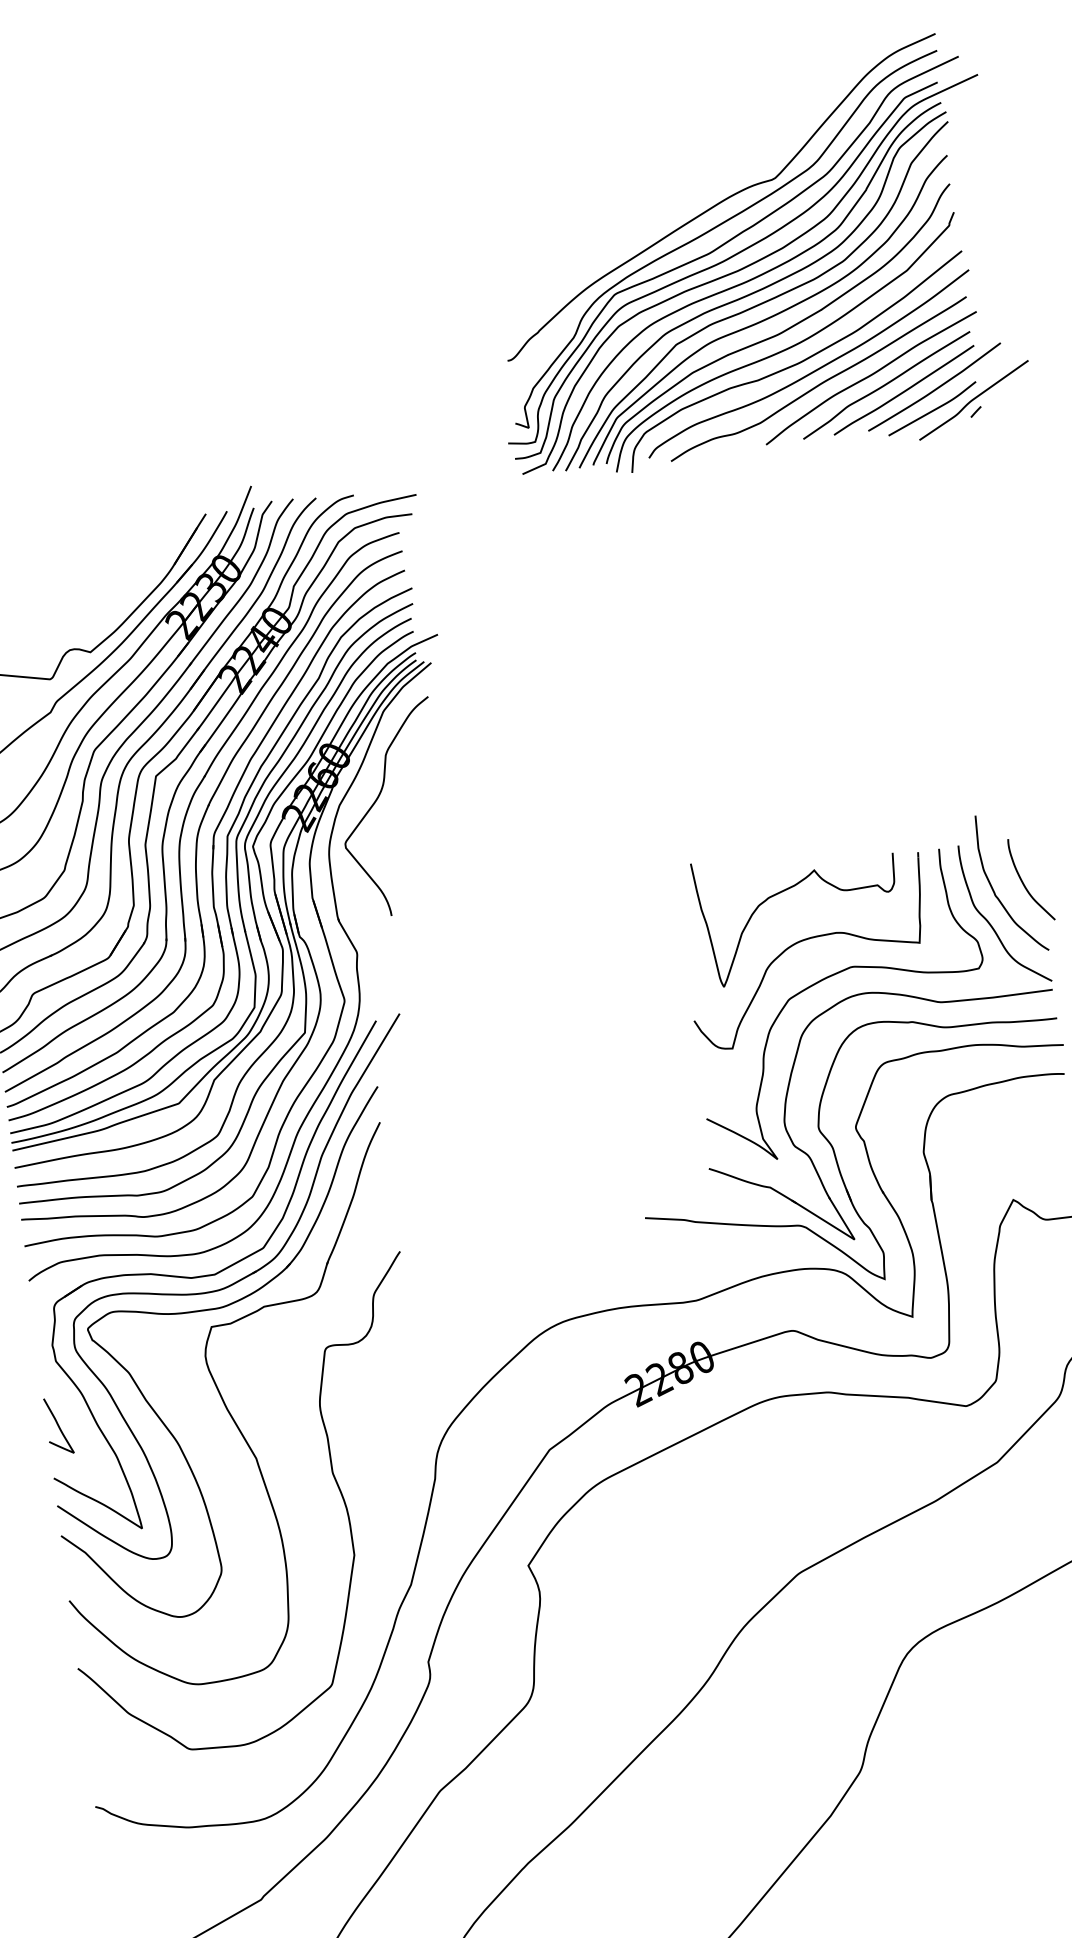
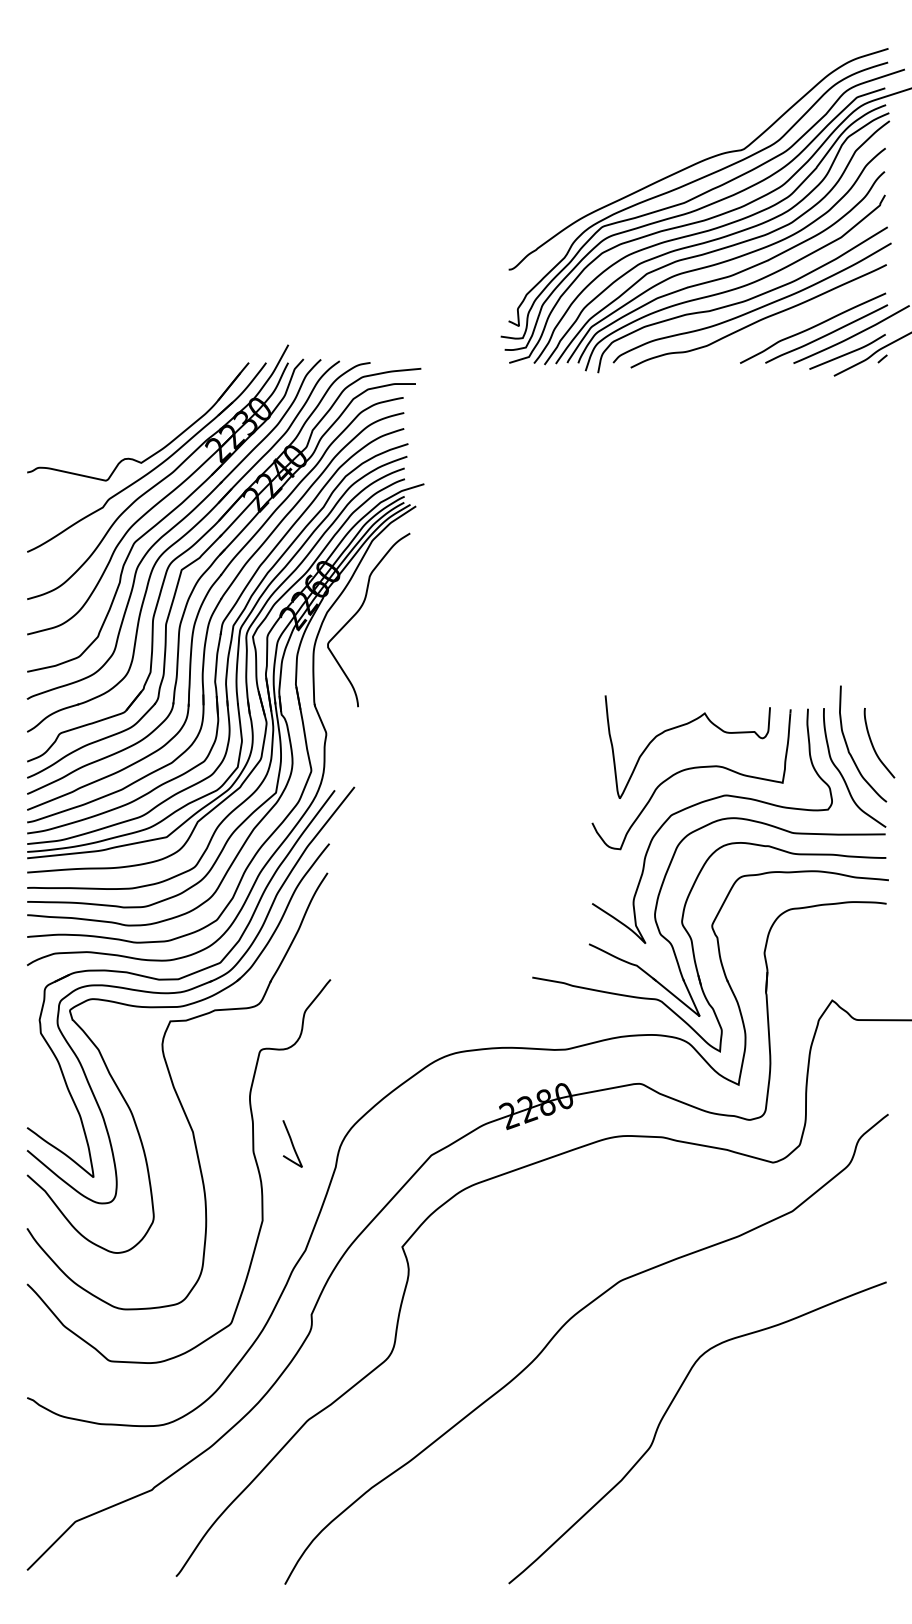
curve: (871, 376) -> (801, 319), removed
curve: (58, 1425) -> (292, 1143), moved

